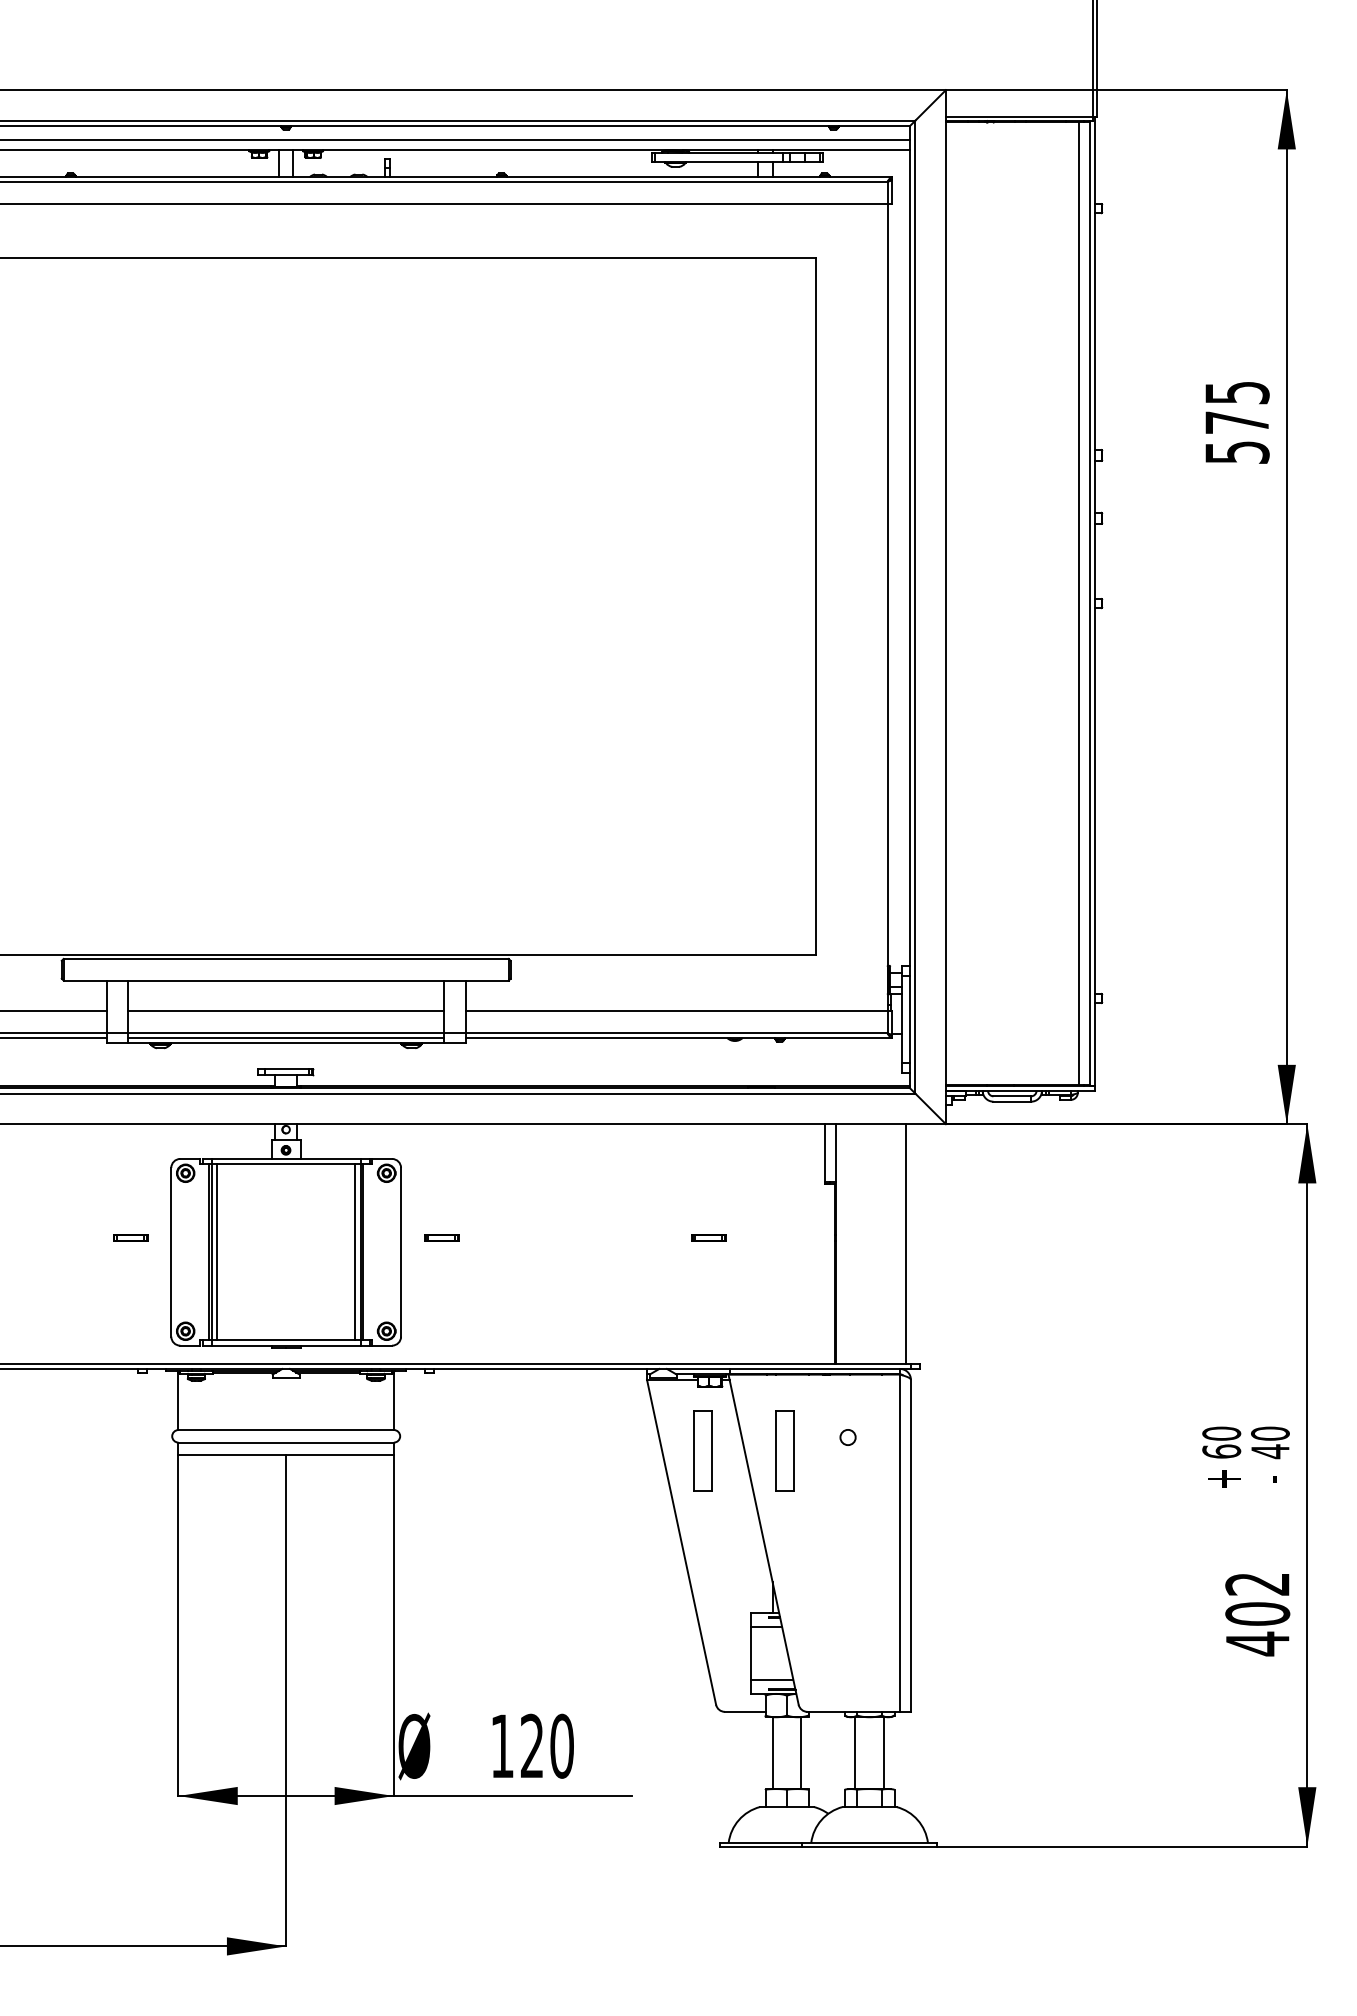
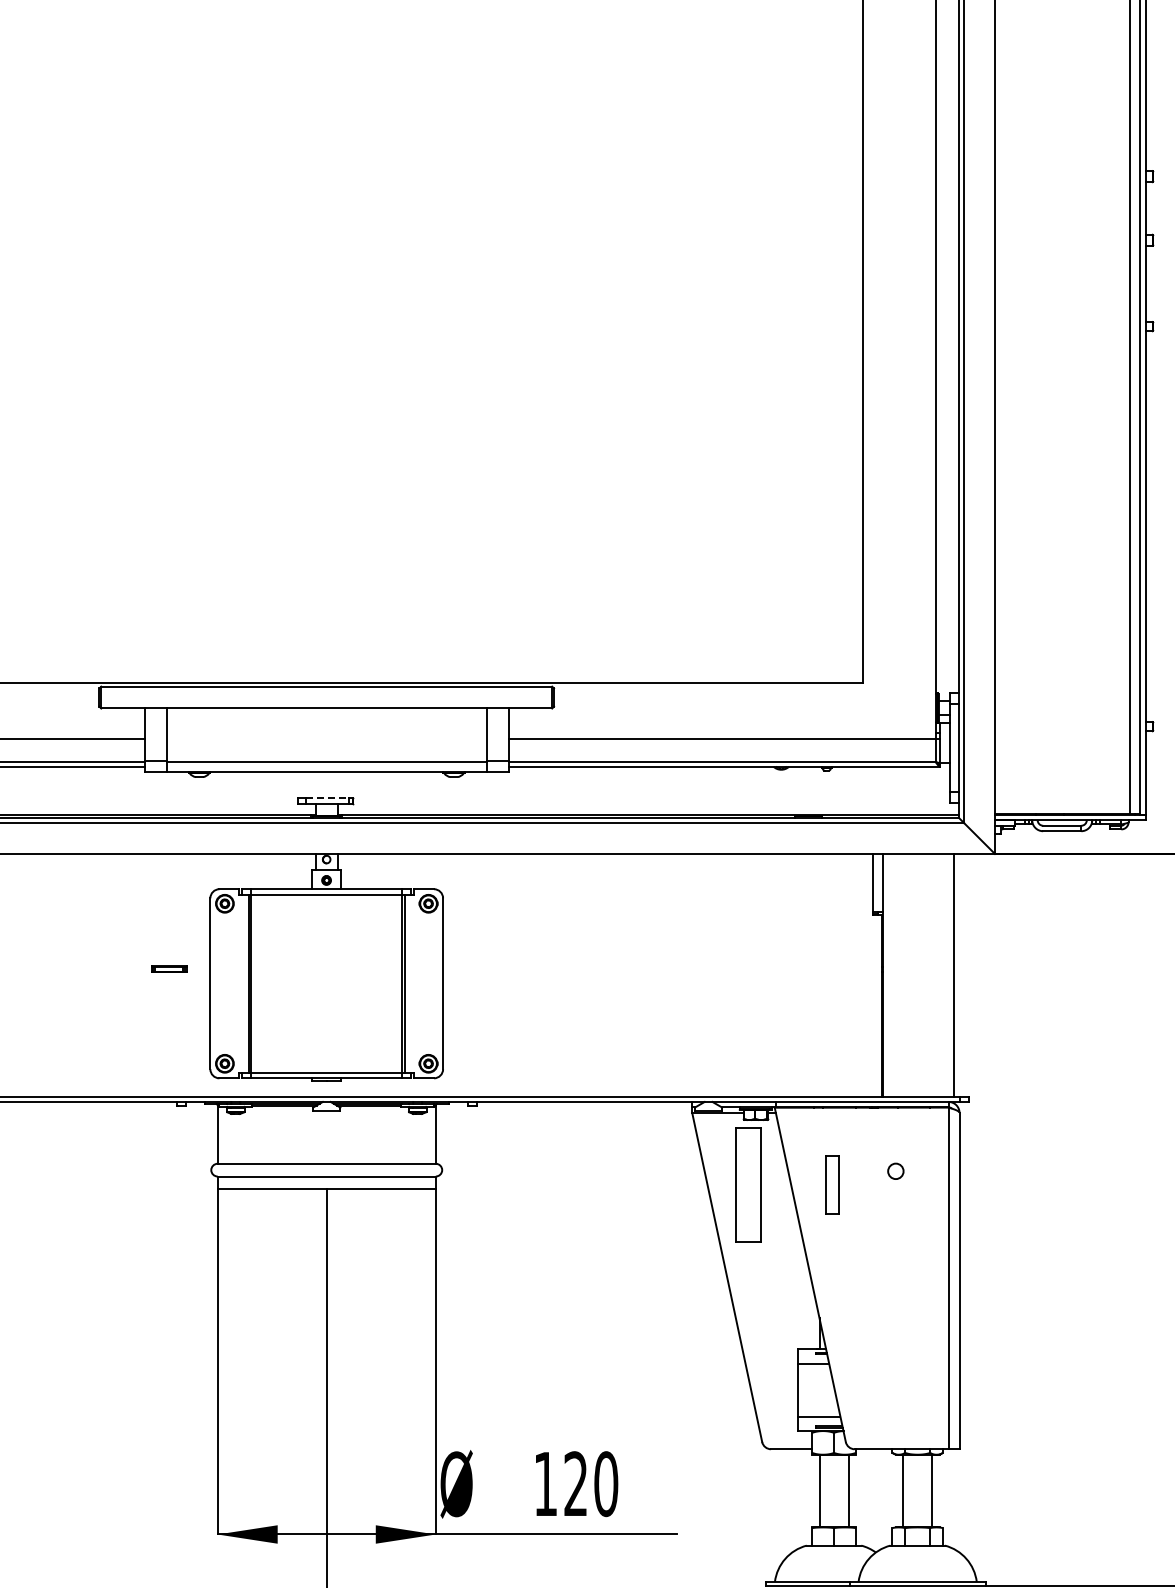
line: (286, 1011) -> (327, 739), removed
line: (286, 1037) -> (327, 766), removed
line: (286, 1069) -> (327, 798), solid -> dashed
part: (441, 1237) -> (484, 968), removed
part: (708, 1237) -> (754, 968), removed
line: (217, 1252) -> (257, 983), removed
line: (355, 1252) -> (396, 983), removed
part: (702, 1450) -> (748, 1184), size x1.4
part: (784, 1450) -> (831, 1184), size x0.7

